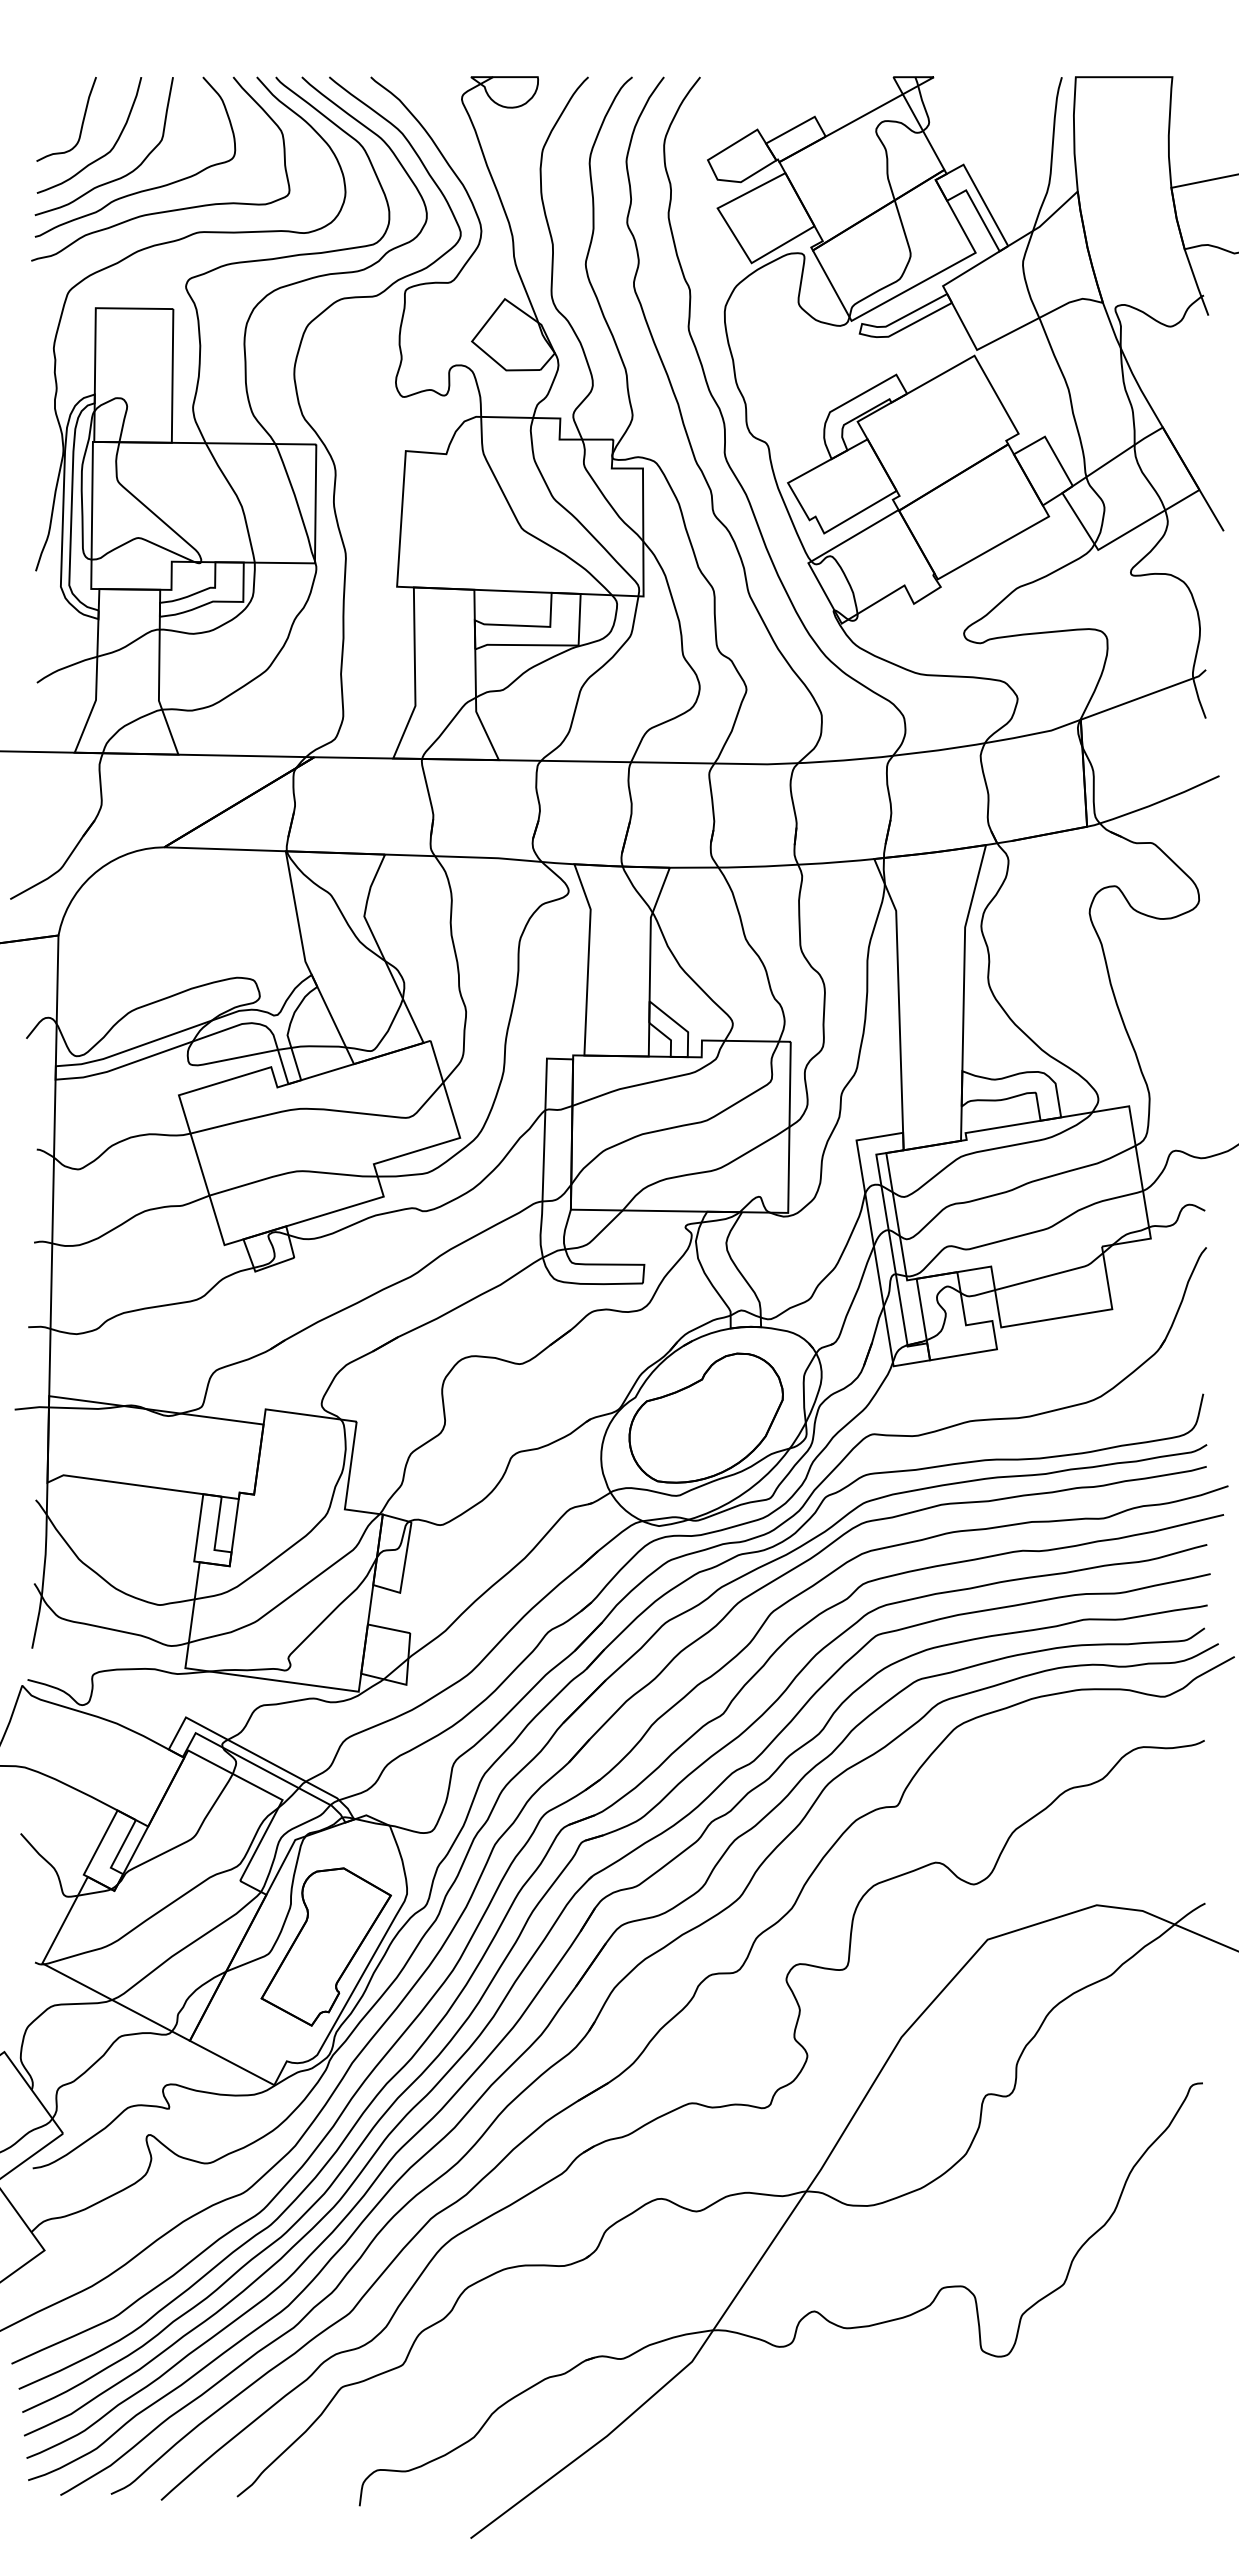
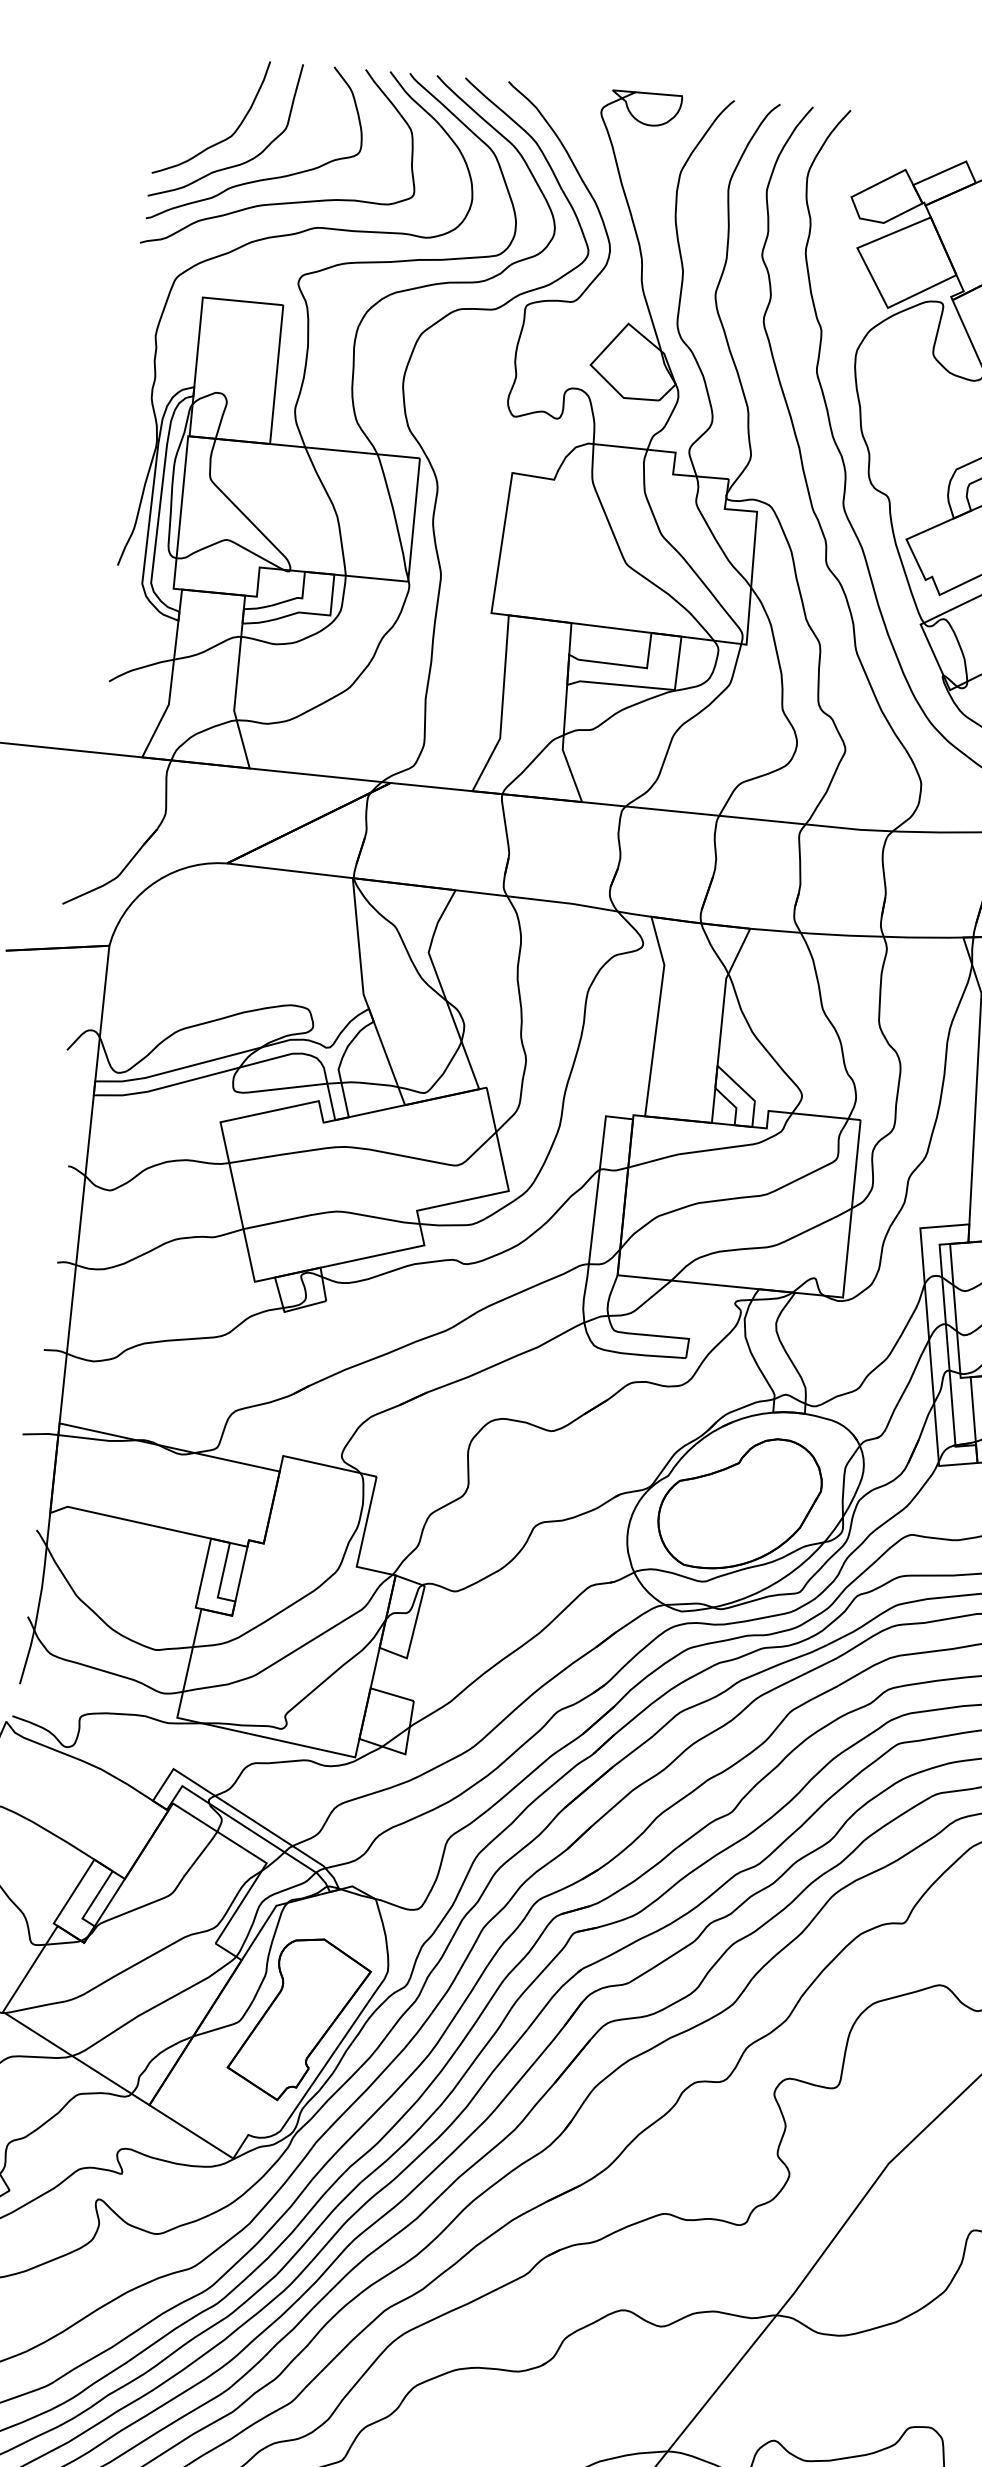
curve: (81, 123) -> (204, 104), removed

